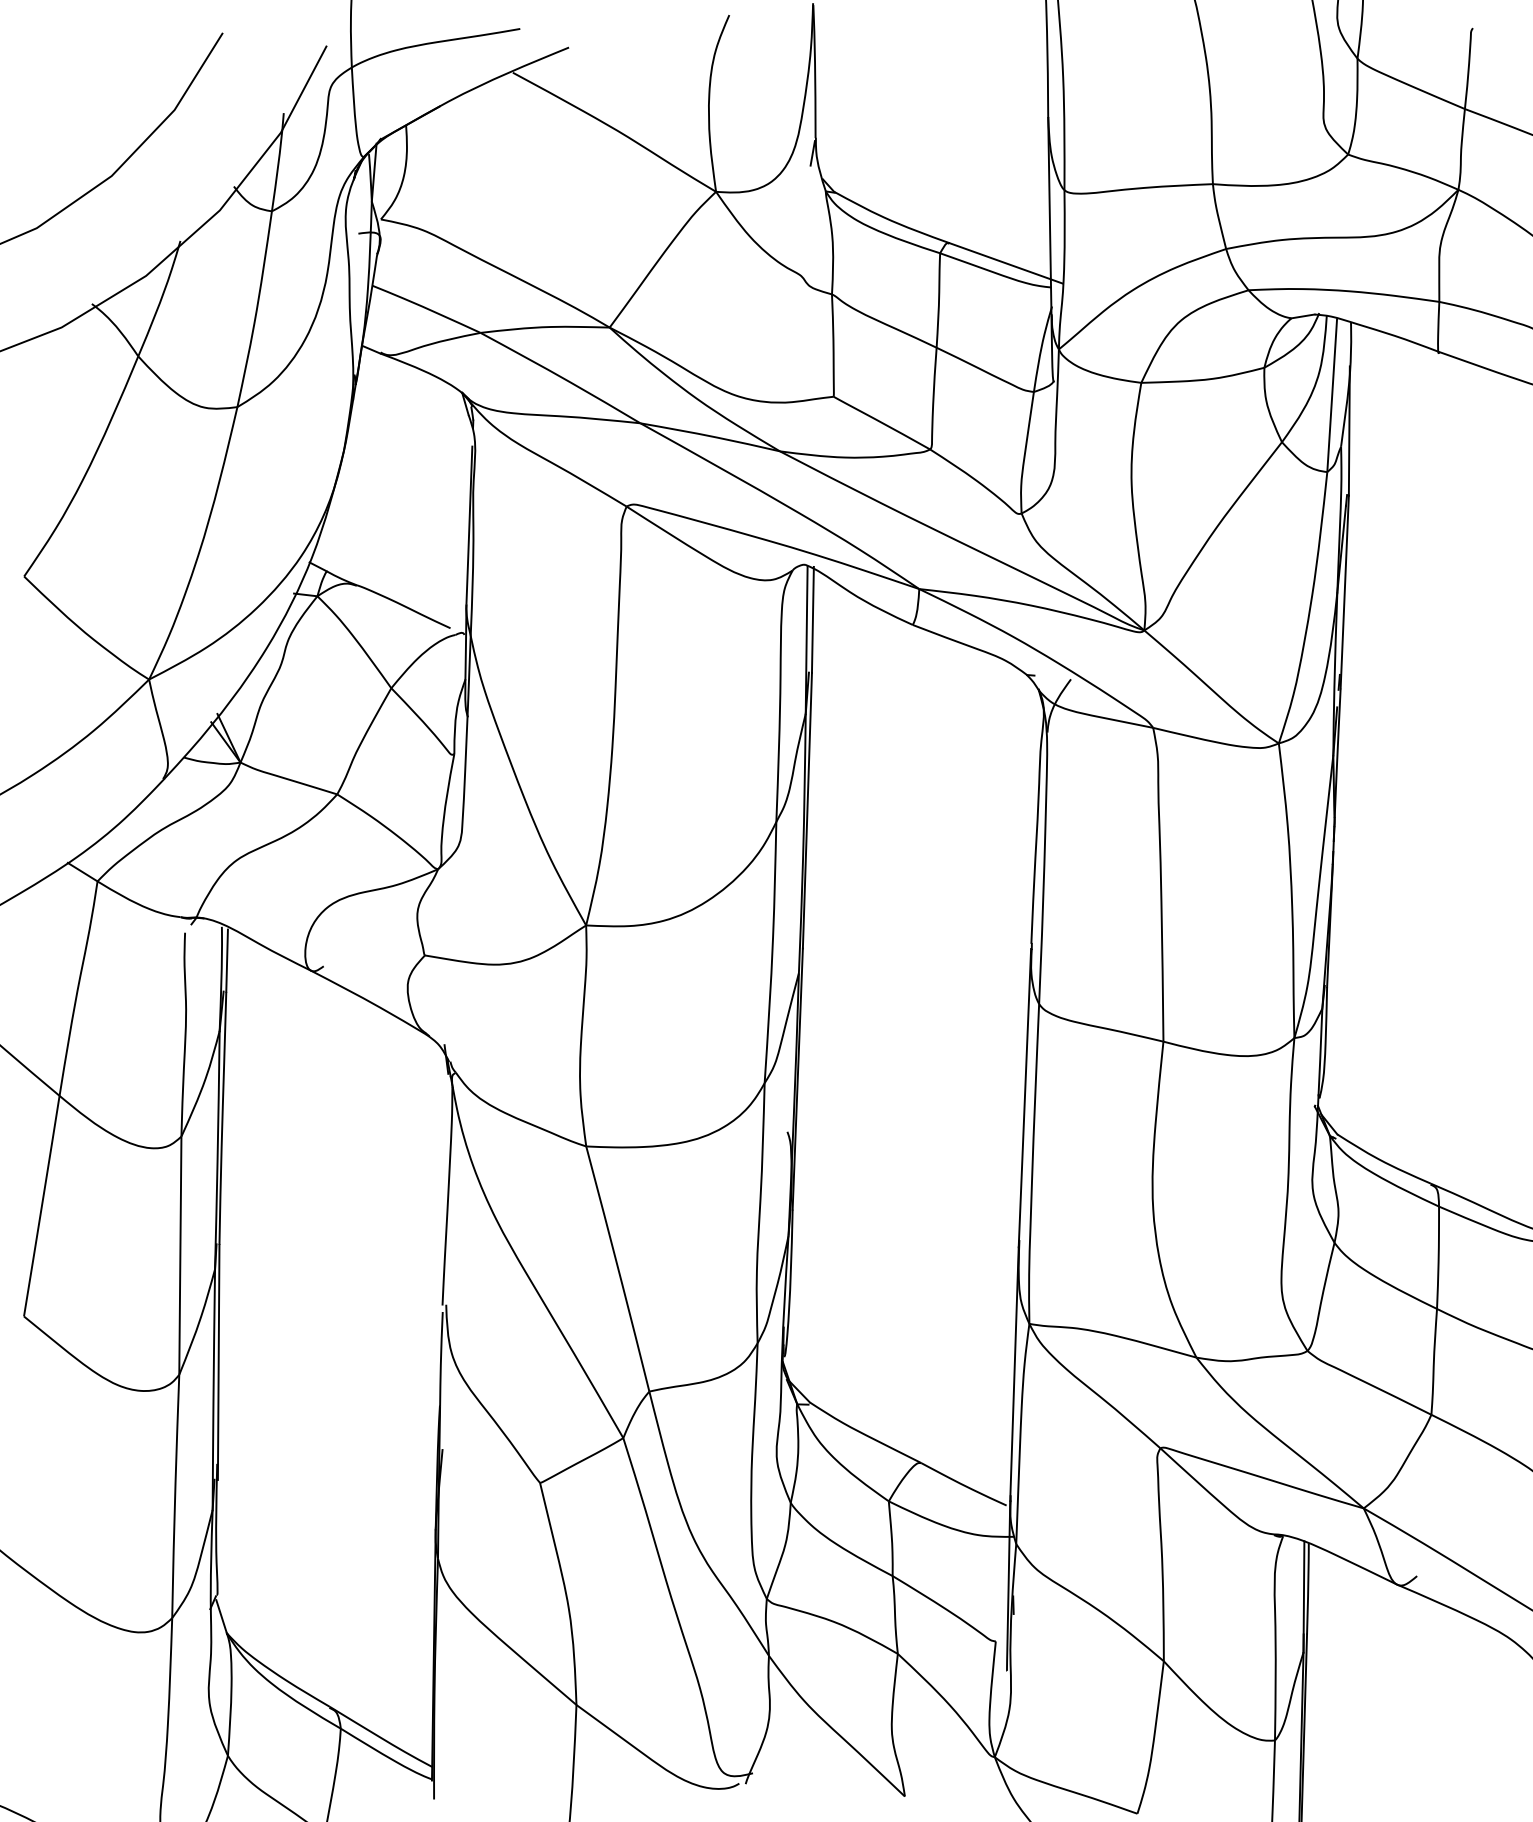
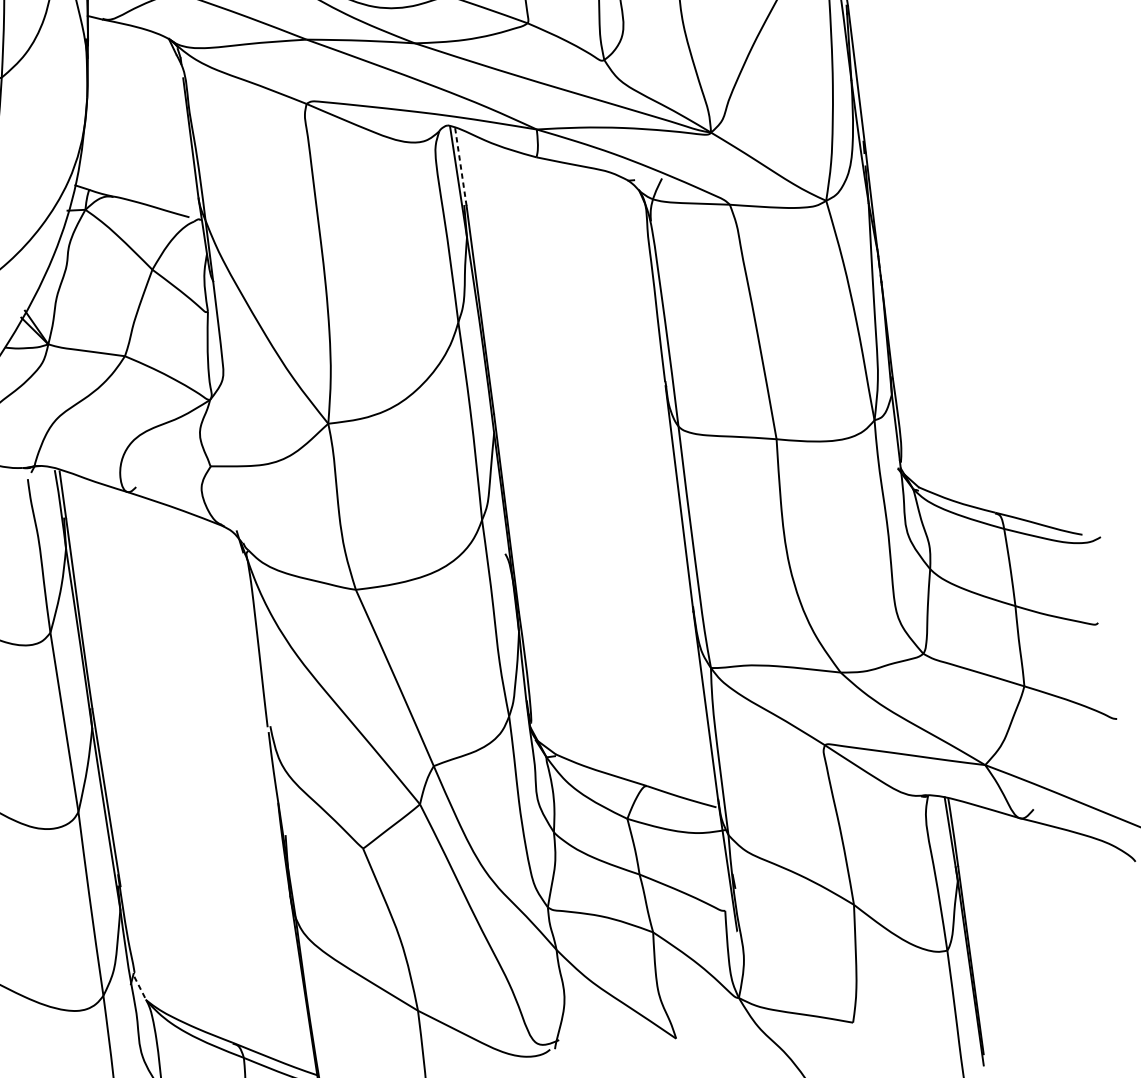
line: (812, 619) -> (460, 165), solid -> dashed
line: (221, 1616) -> (140, 988), solid -> dashed

